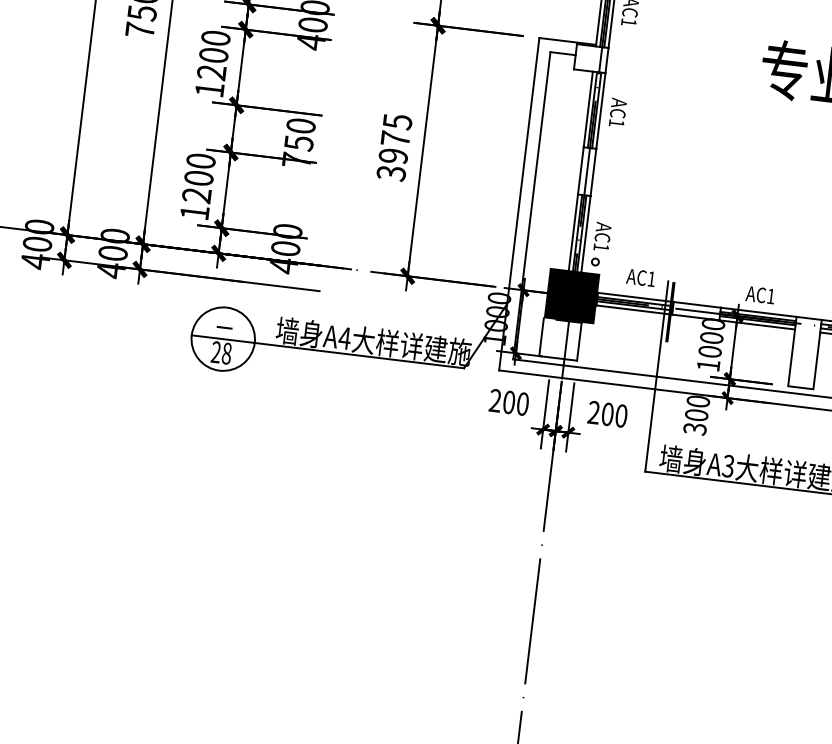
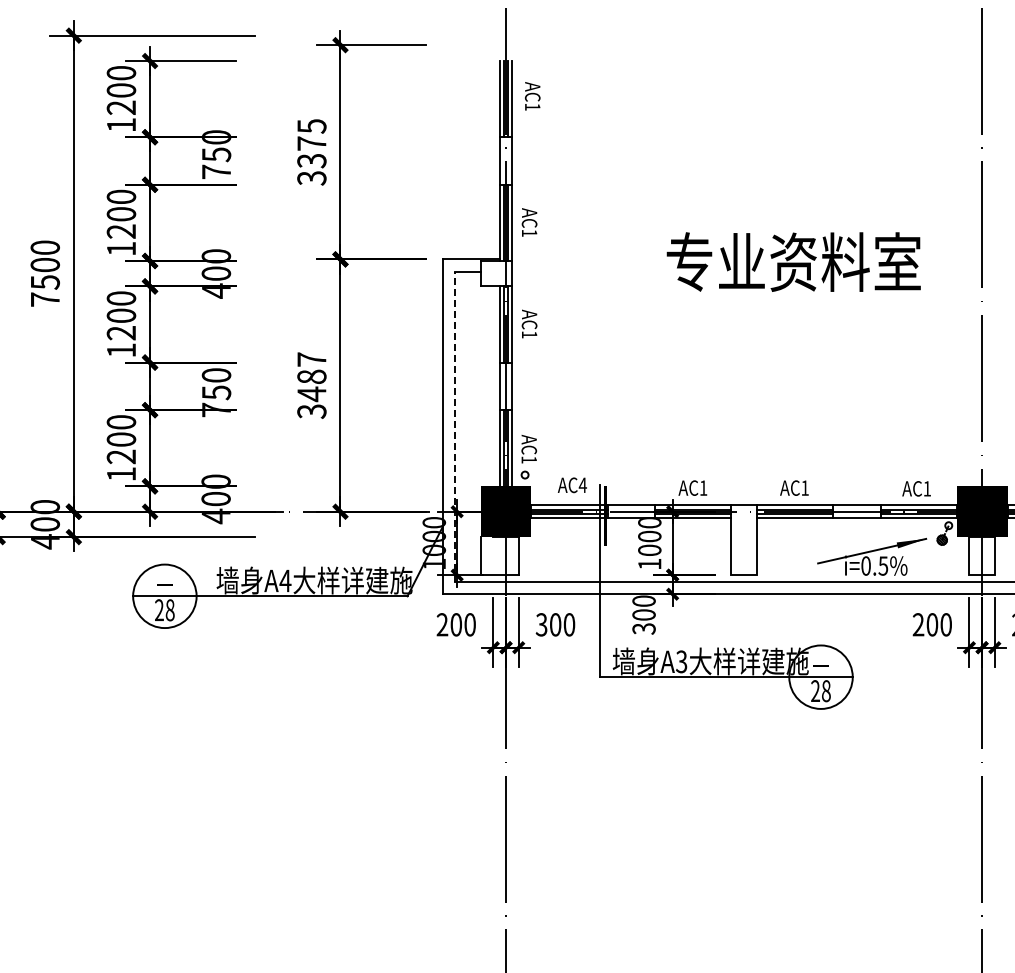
text: (395, 139) -> (311, 377), 3975 -> 3487
line: (532, 205) -> (455, 426), solid -> dashed
text: (651, 278) -> (582, 484), AC1 -> AC4
text: (593, 412) -> (541, 624), 200 -> 300

